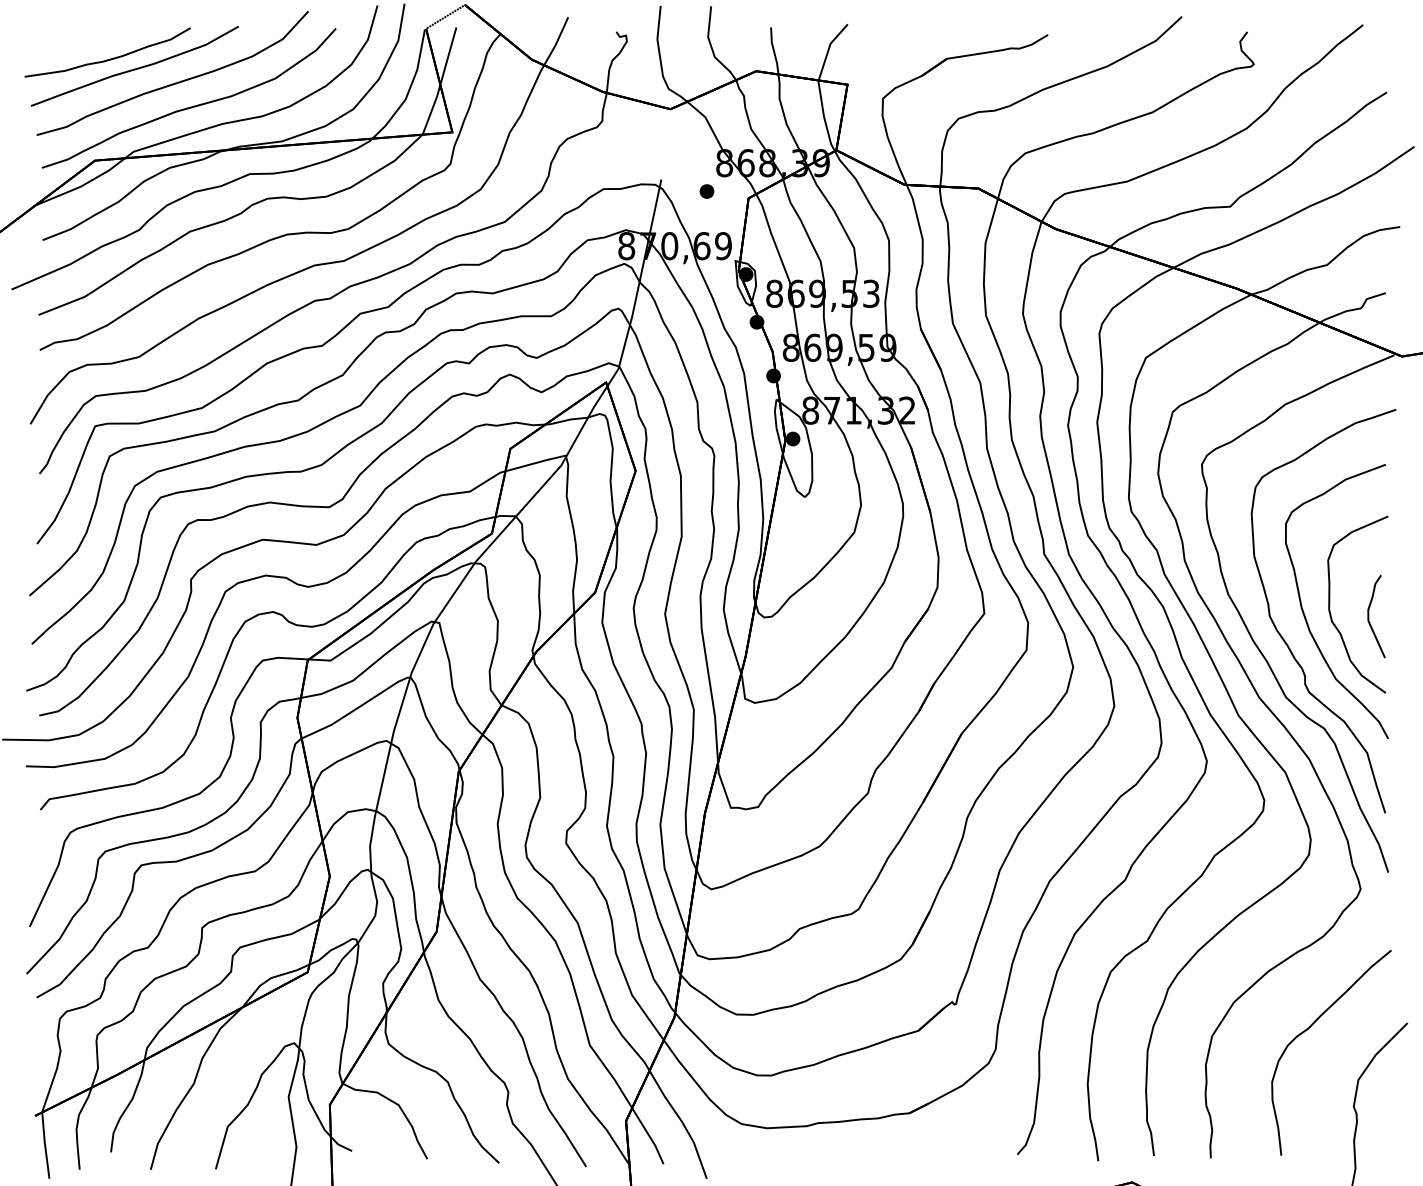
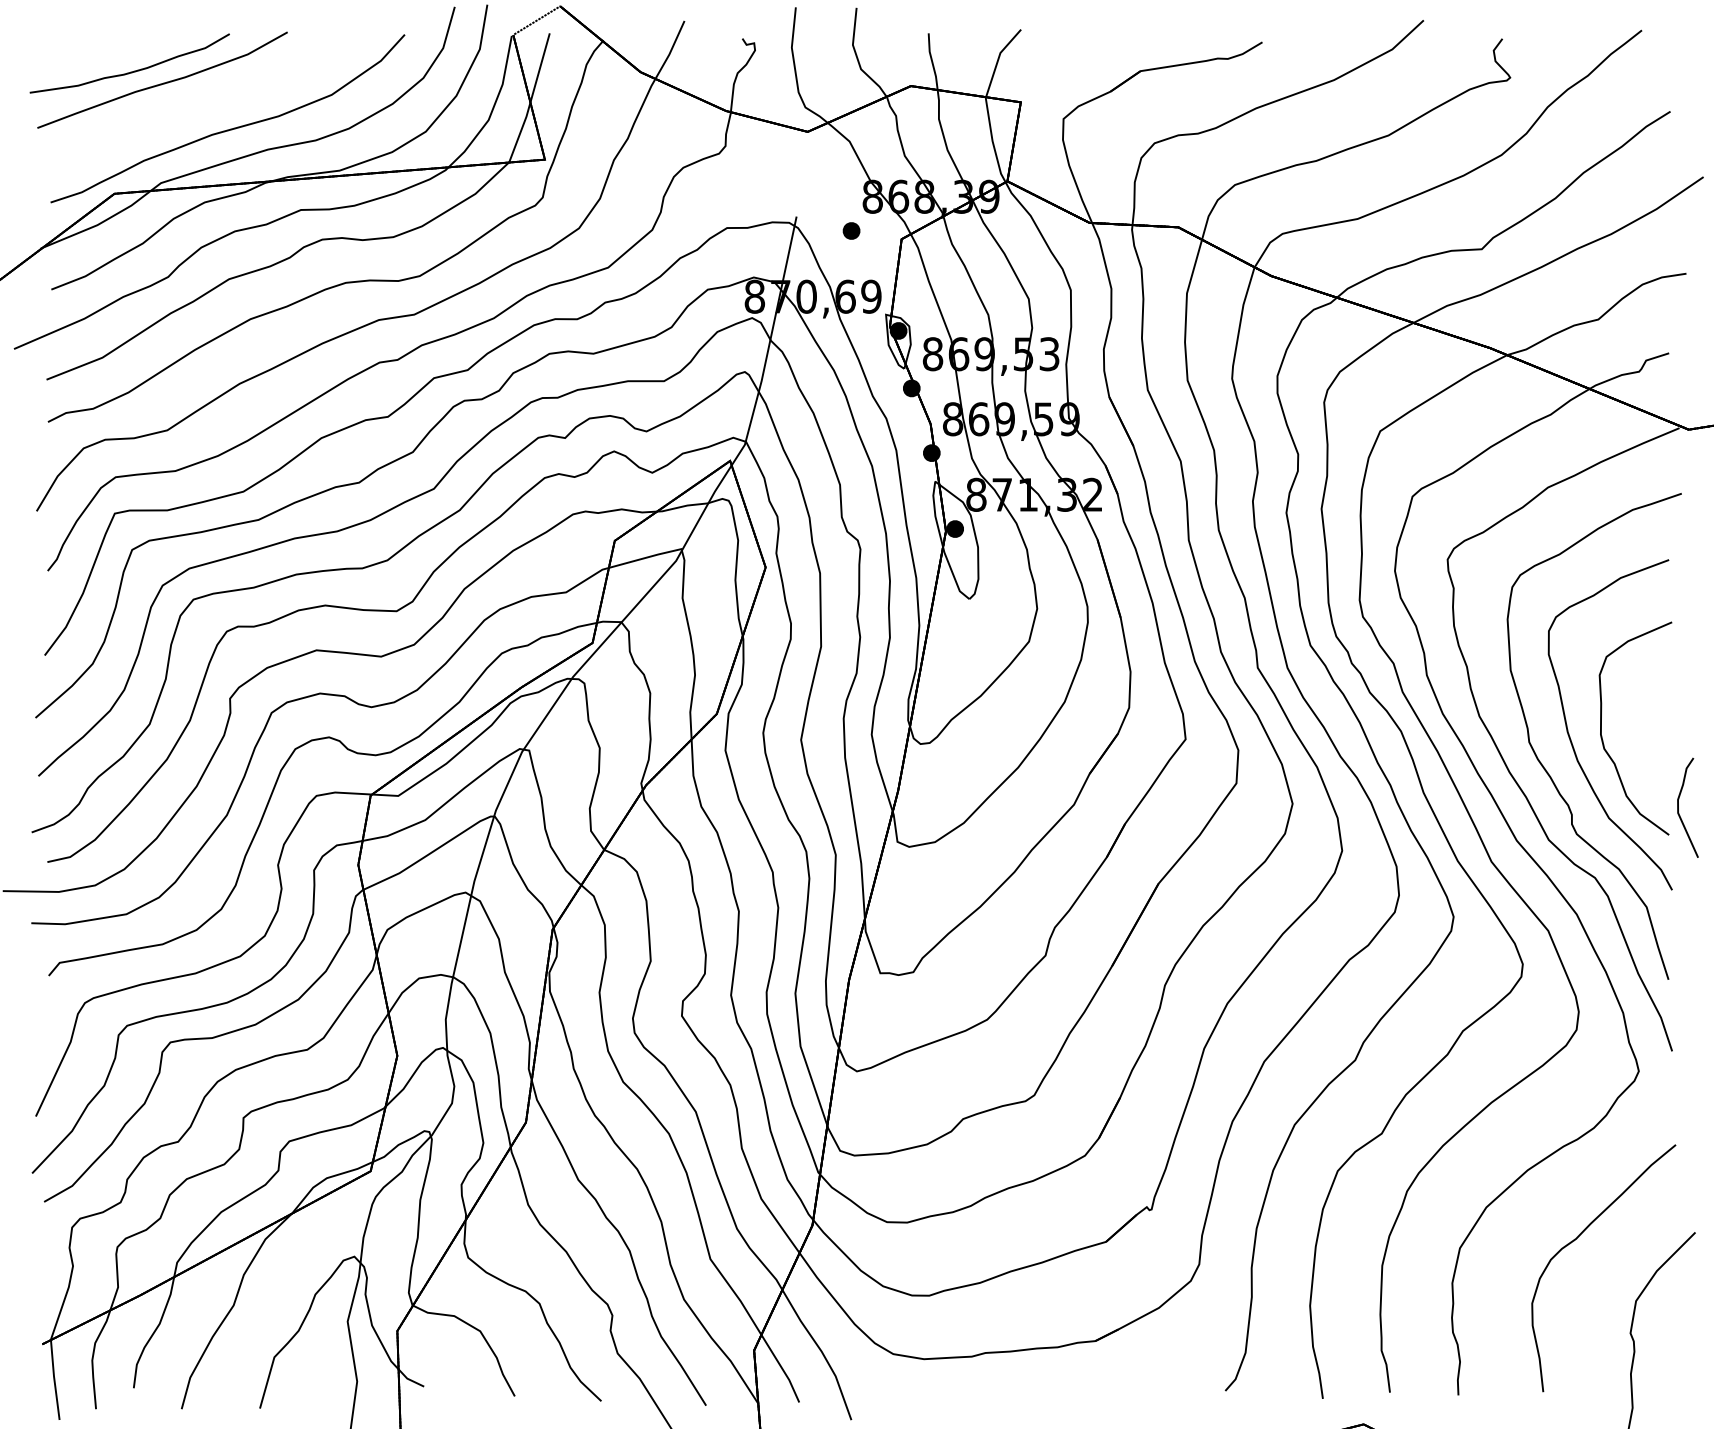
part: (176, 82) -> (212, 99), removed
part: (1368, 616) -> (1678, 807), moved

